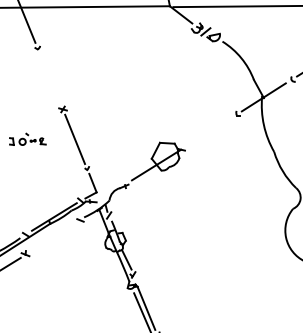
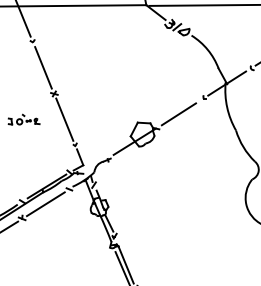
line: (50, 78) -> (43, 67), added
line: (207, 133) -> (178, 114), added
line: (52, 238) -> (45, 204), added

